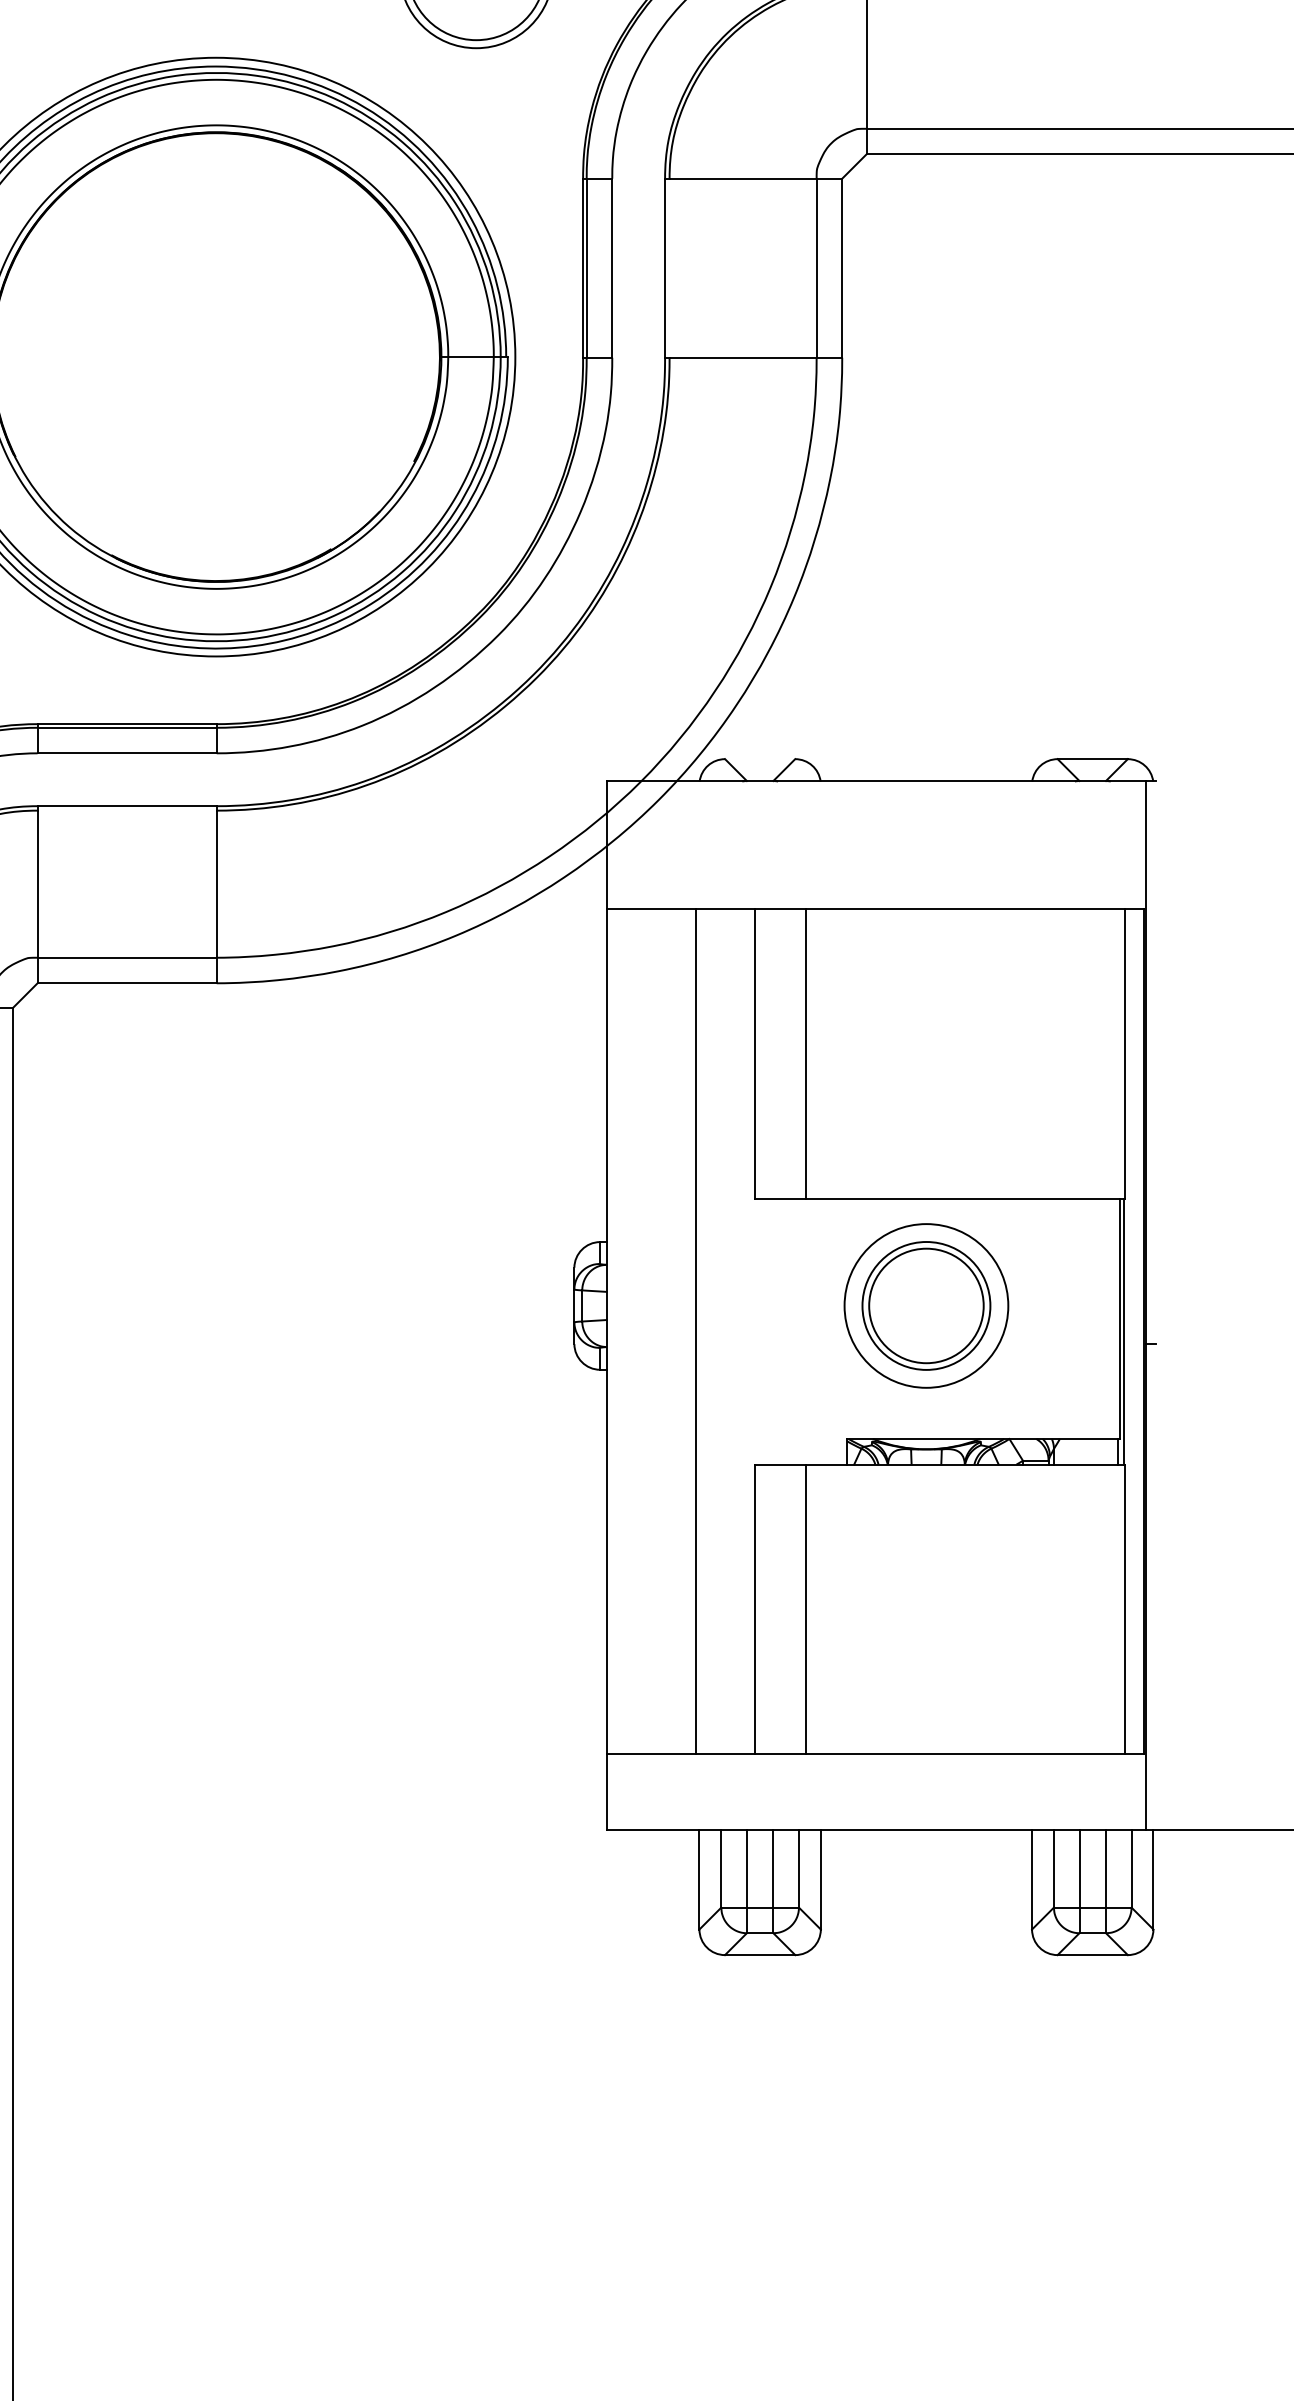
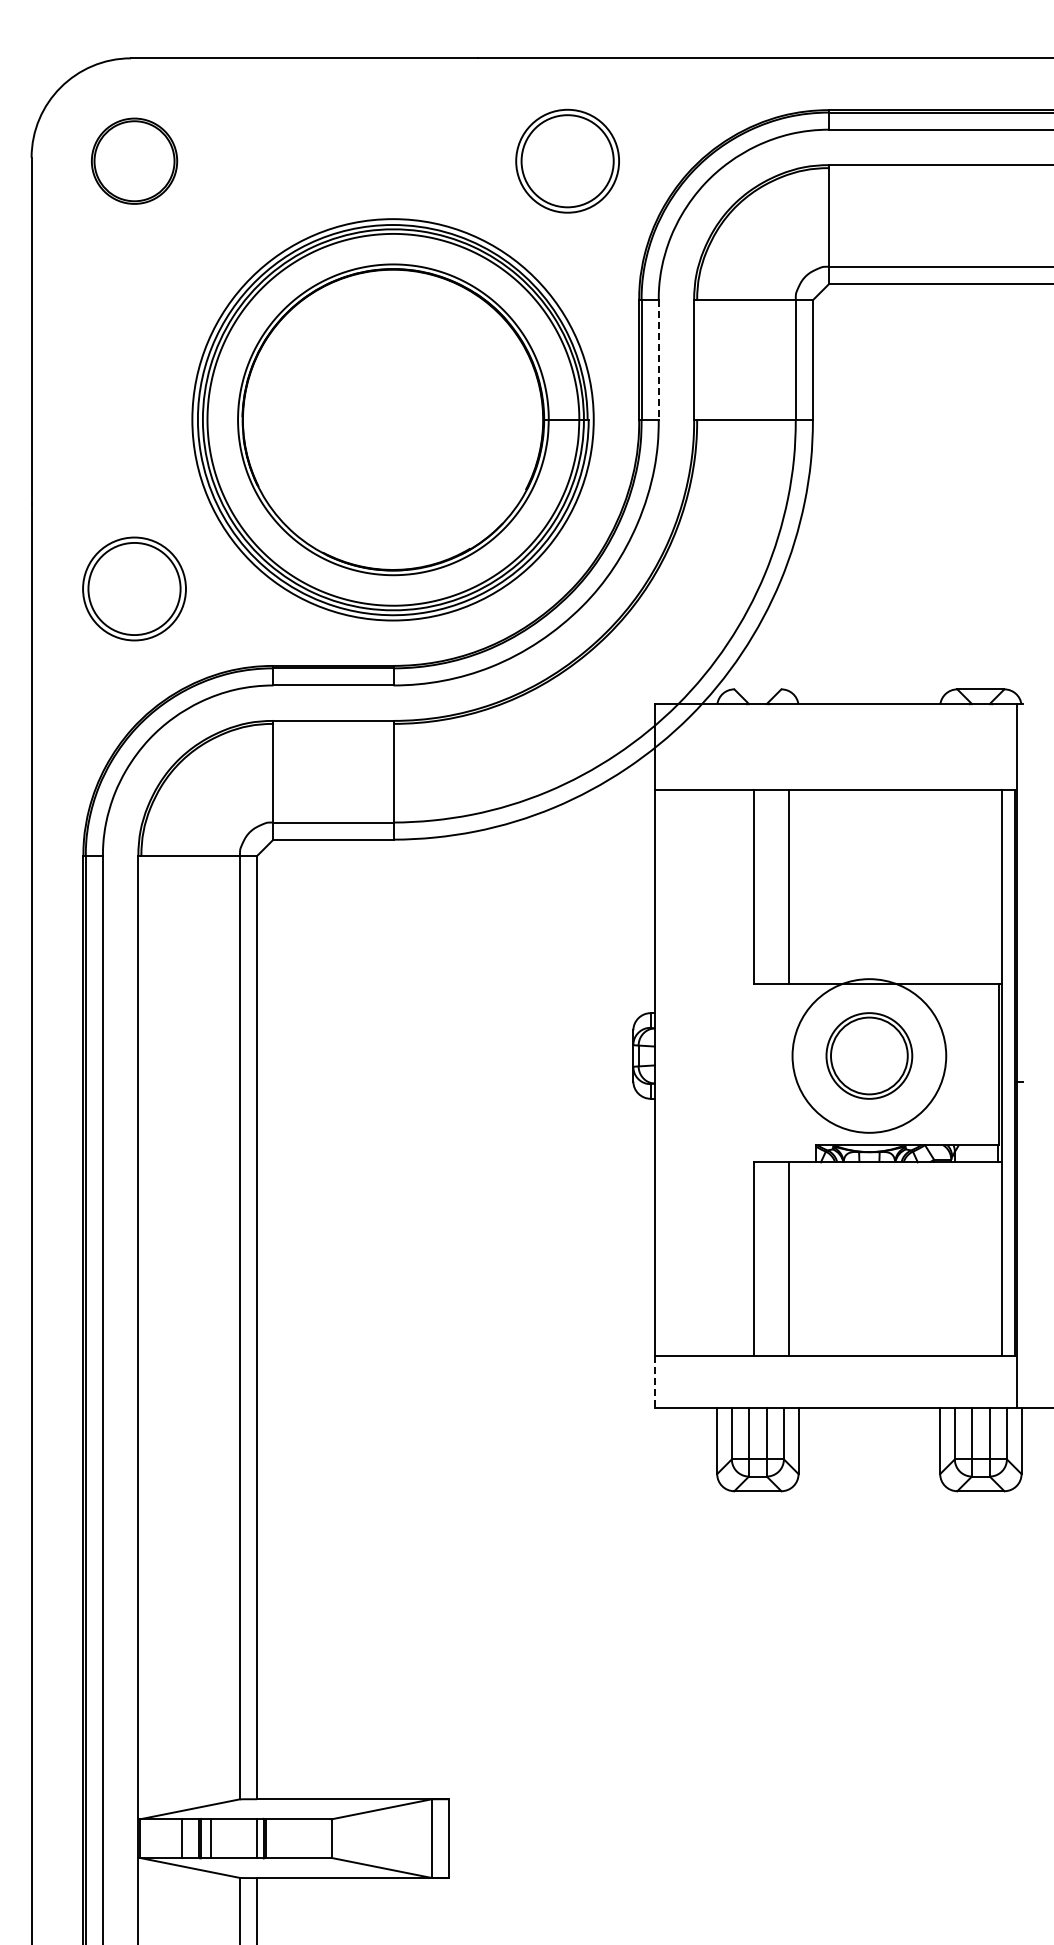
line: (611, 268) -> (658, 360), solid -> dashed
circle: (926, 1305) -> (869, 1055), size x1.4
line: (696, 1332) -> (715, 1073), removed
line: (605, 1791) -> (654, 1381), solid -> dashed

